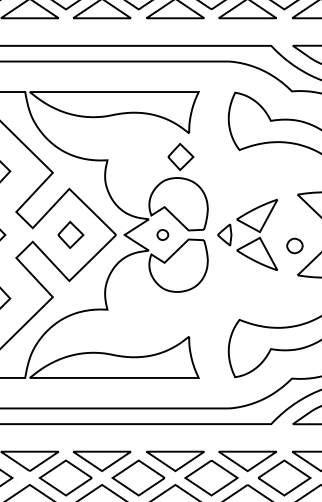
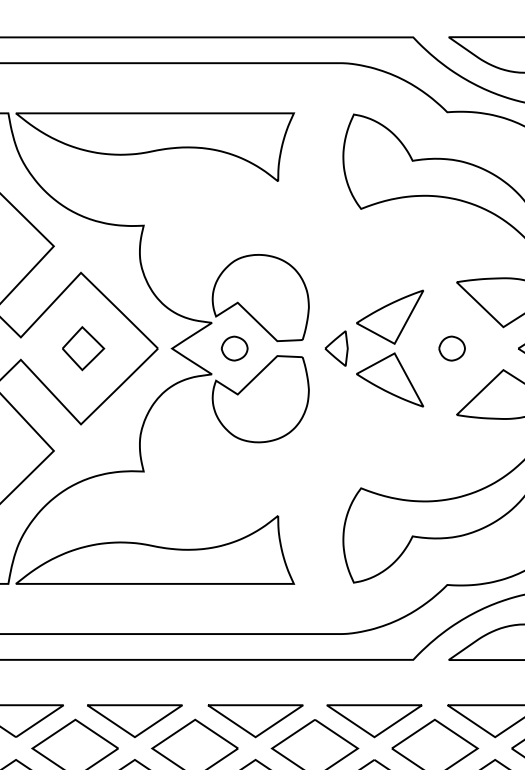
part: (180, 156) -> (263, 219), removed
part: (162, 234) -> (234, 347), size x1.43
part: (294, 245) -> (451, 347), moved

